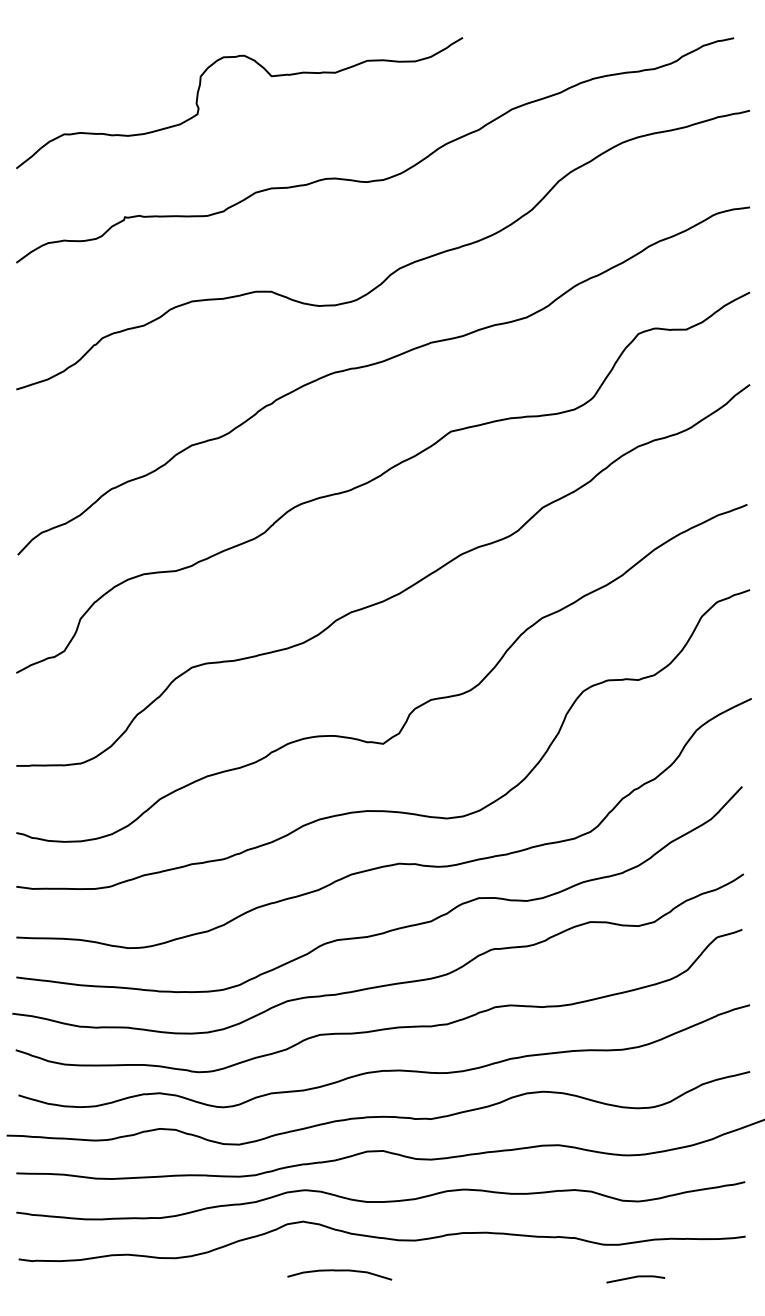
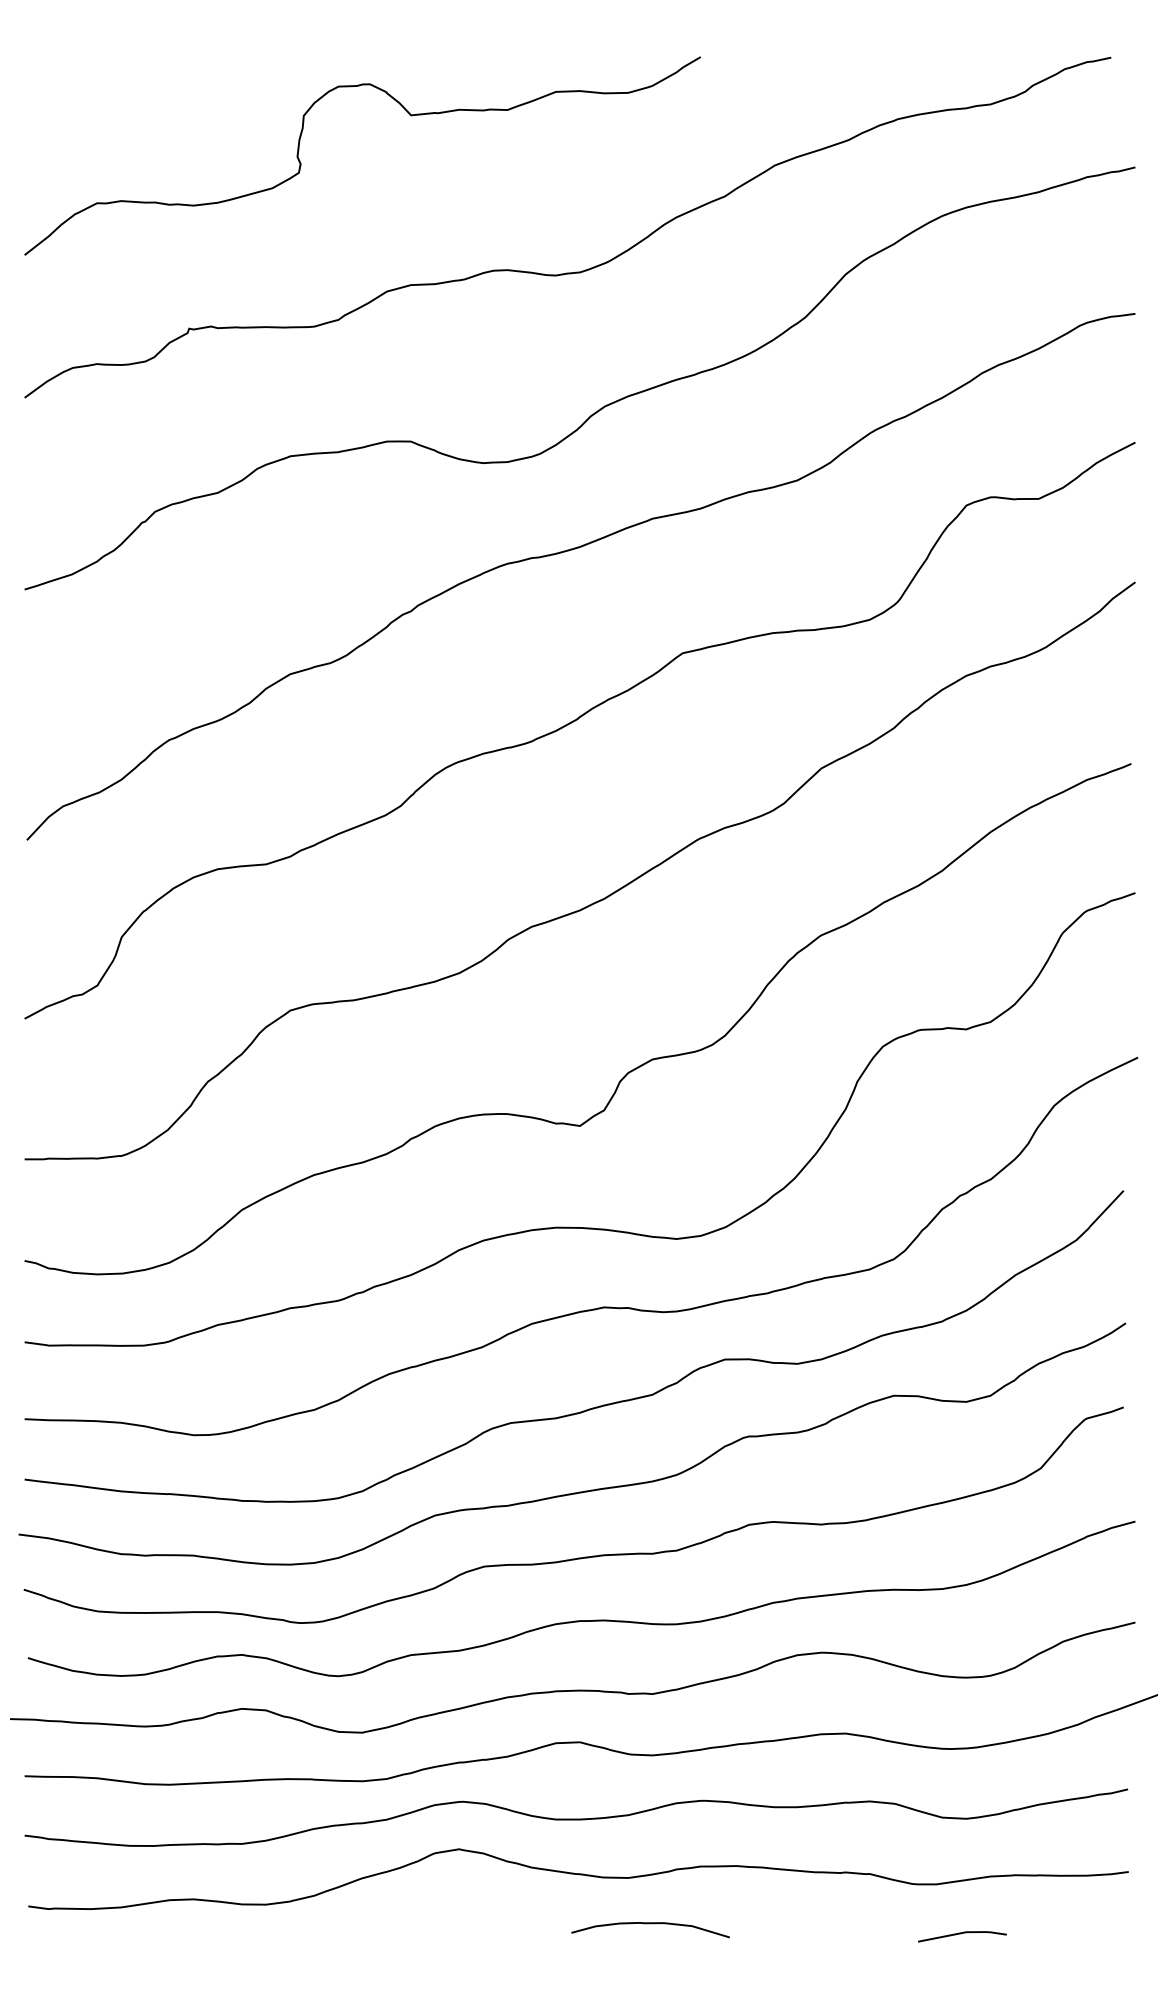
curve: (339, 1271) -> (650, 1924), moved

